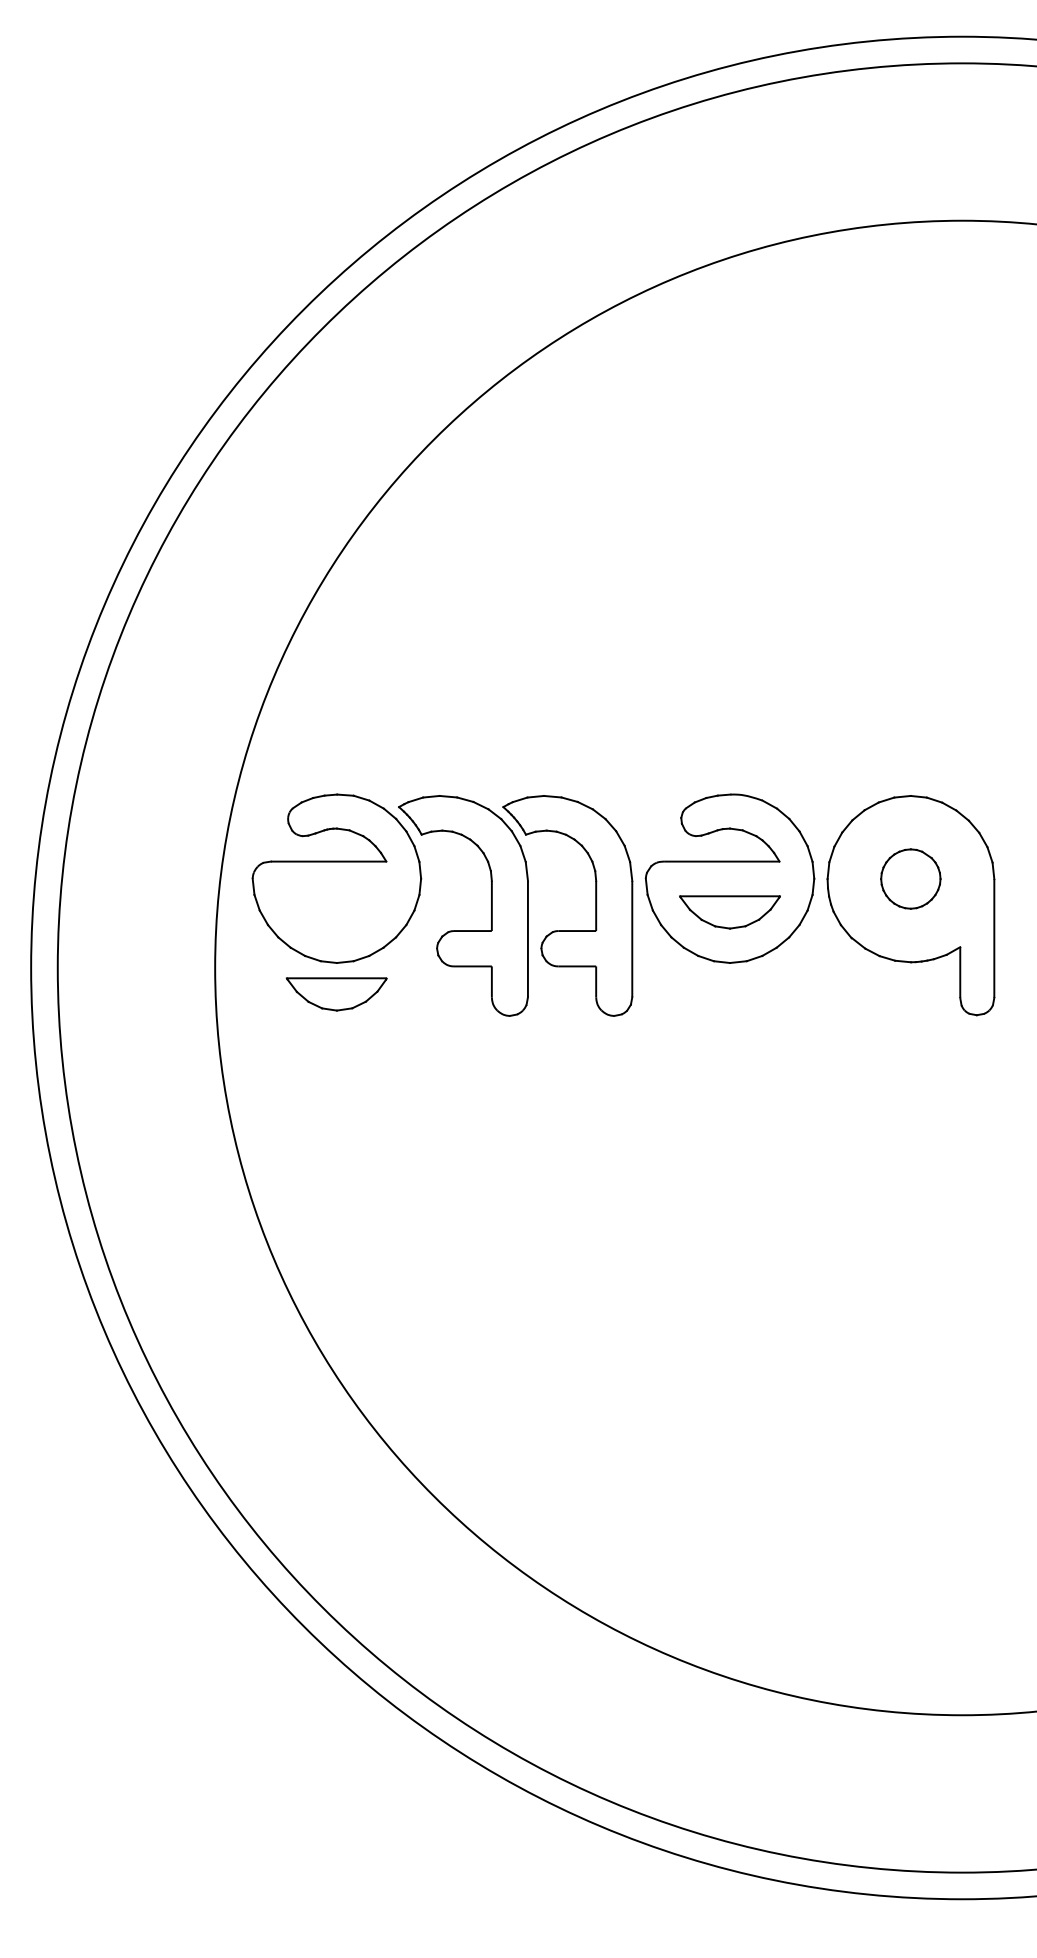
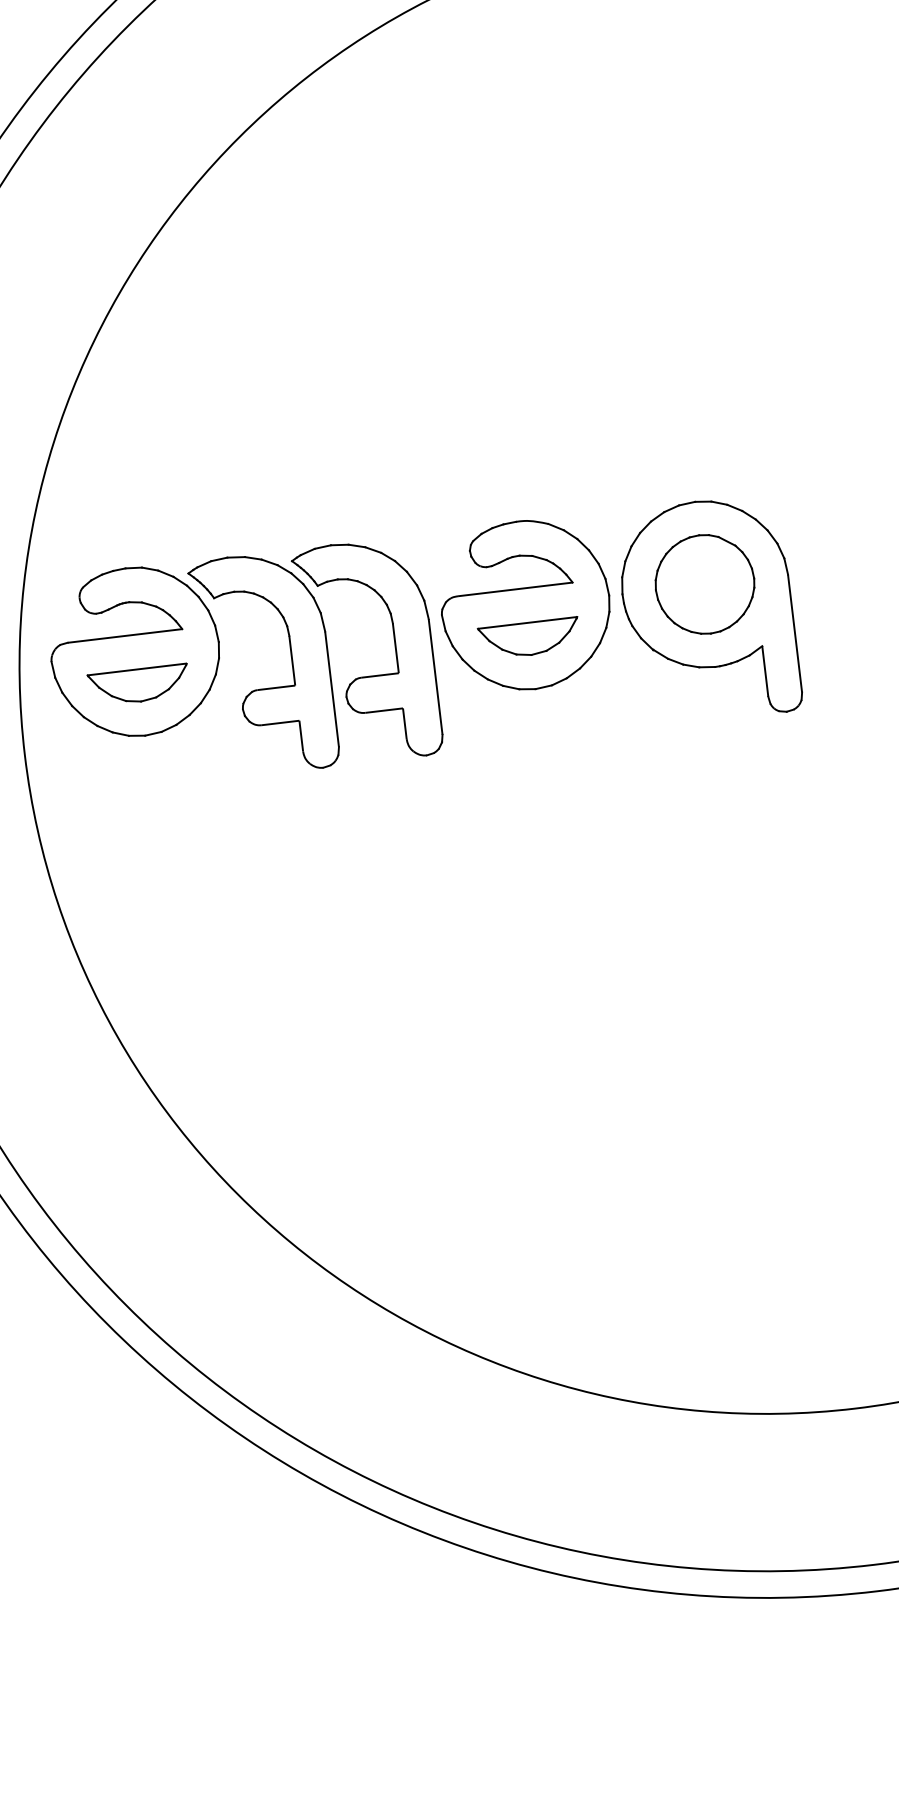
part: (910, 878) -> (704, 583), size x1.67
part: (336, 994) -> (138, 685), moved

